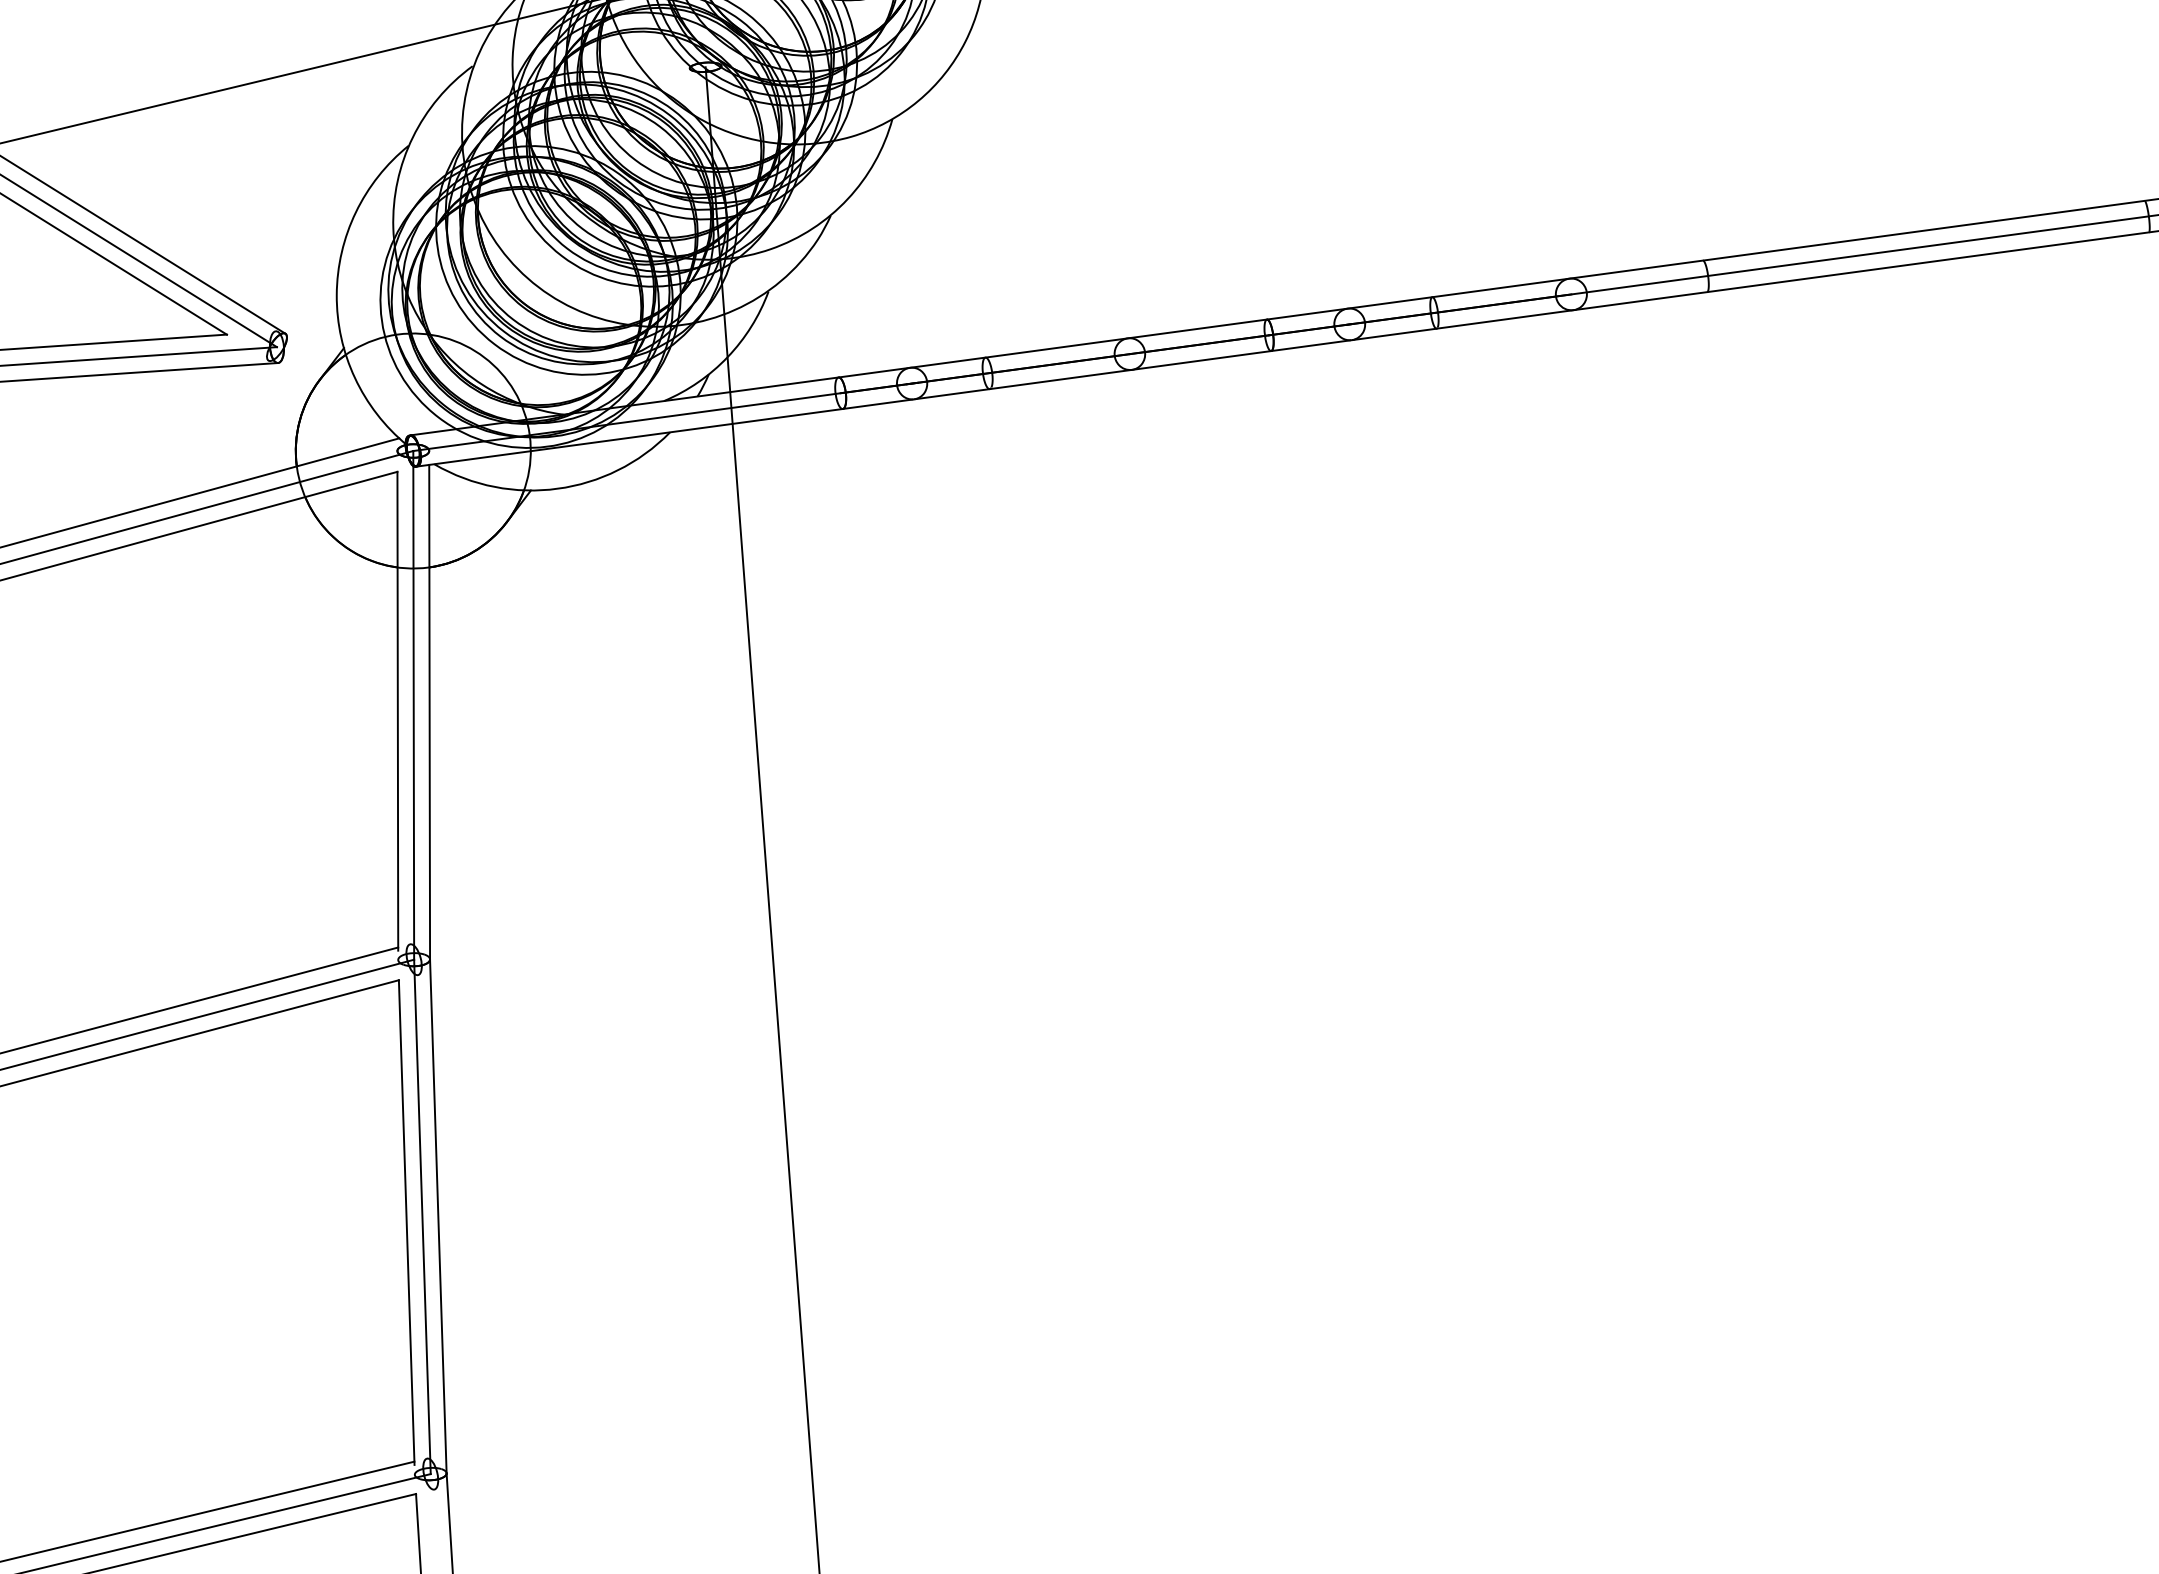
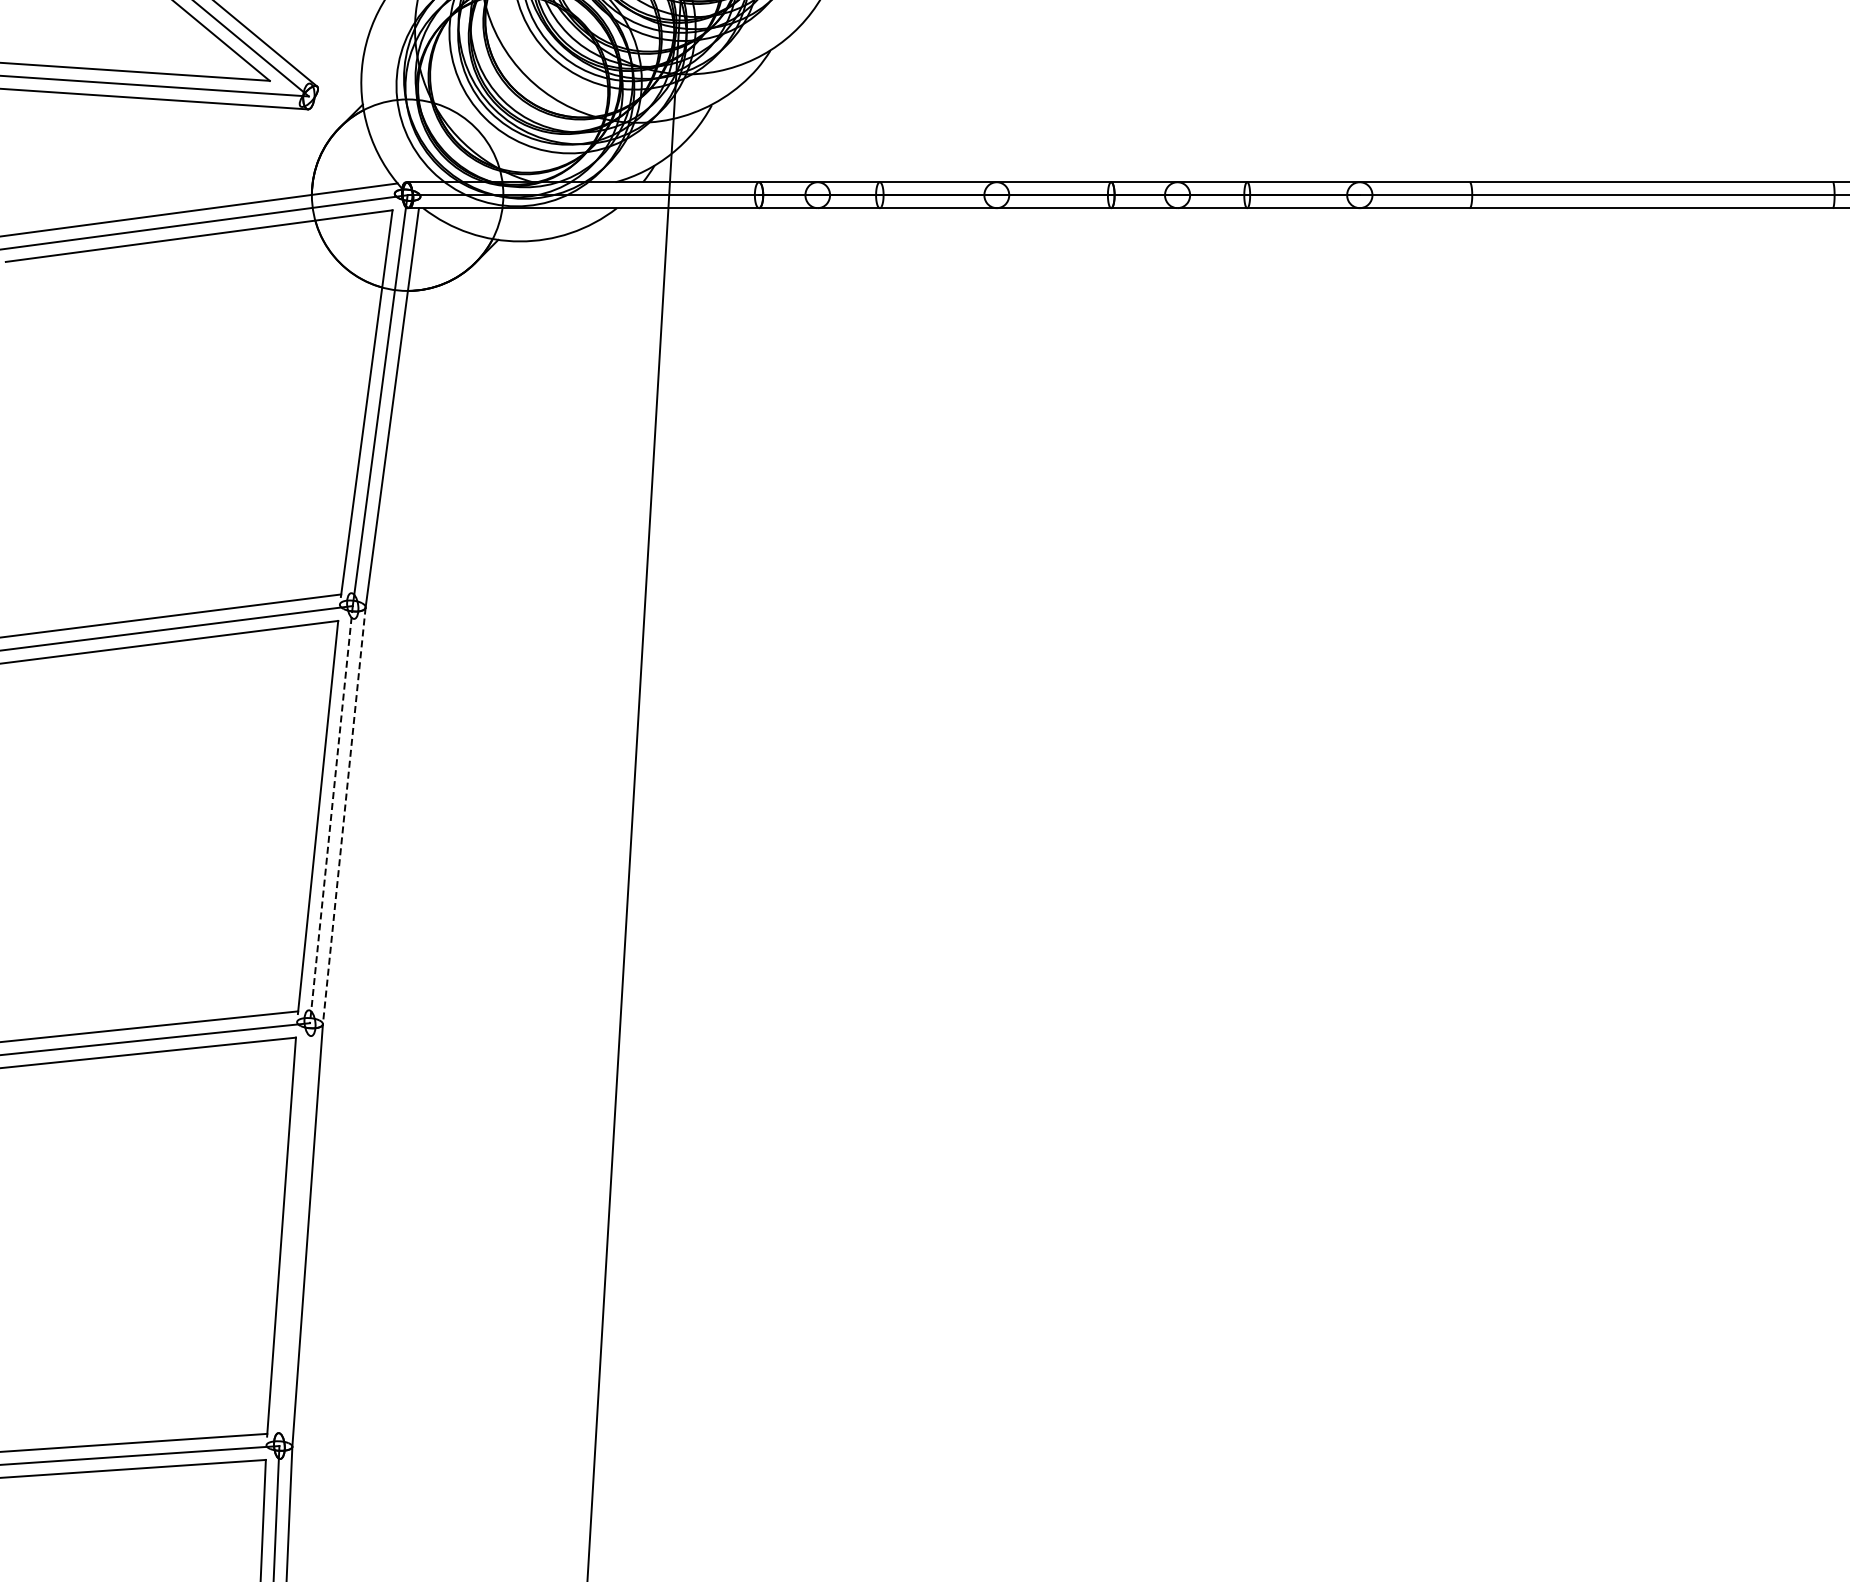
line: (422, 1216) -> (331, 814), solid -> dashed
line: (438, 1217) -> (344, 816), solid -> dashed

